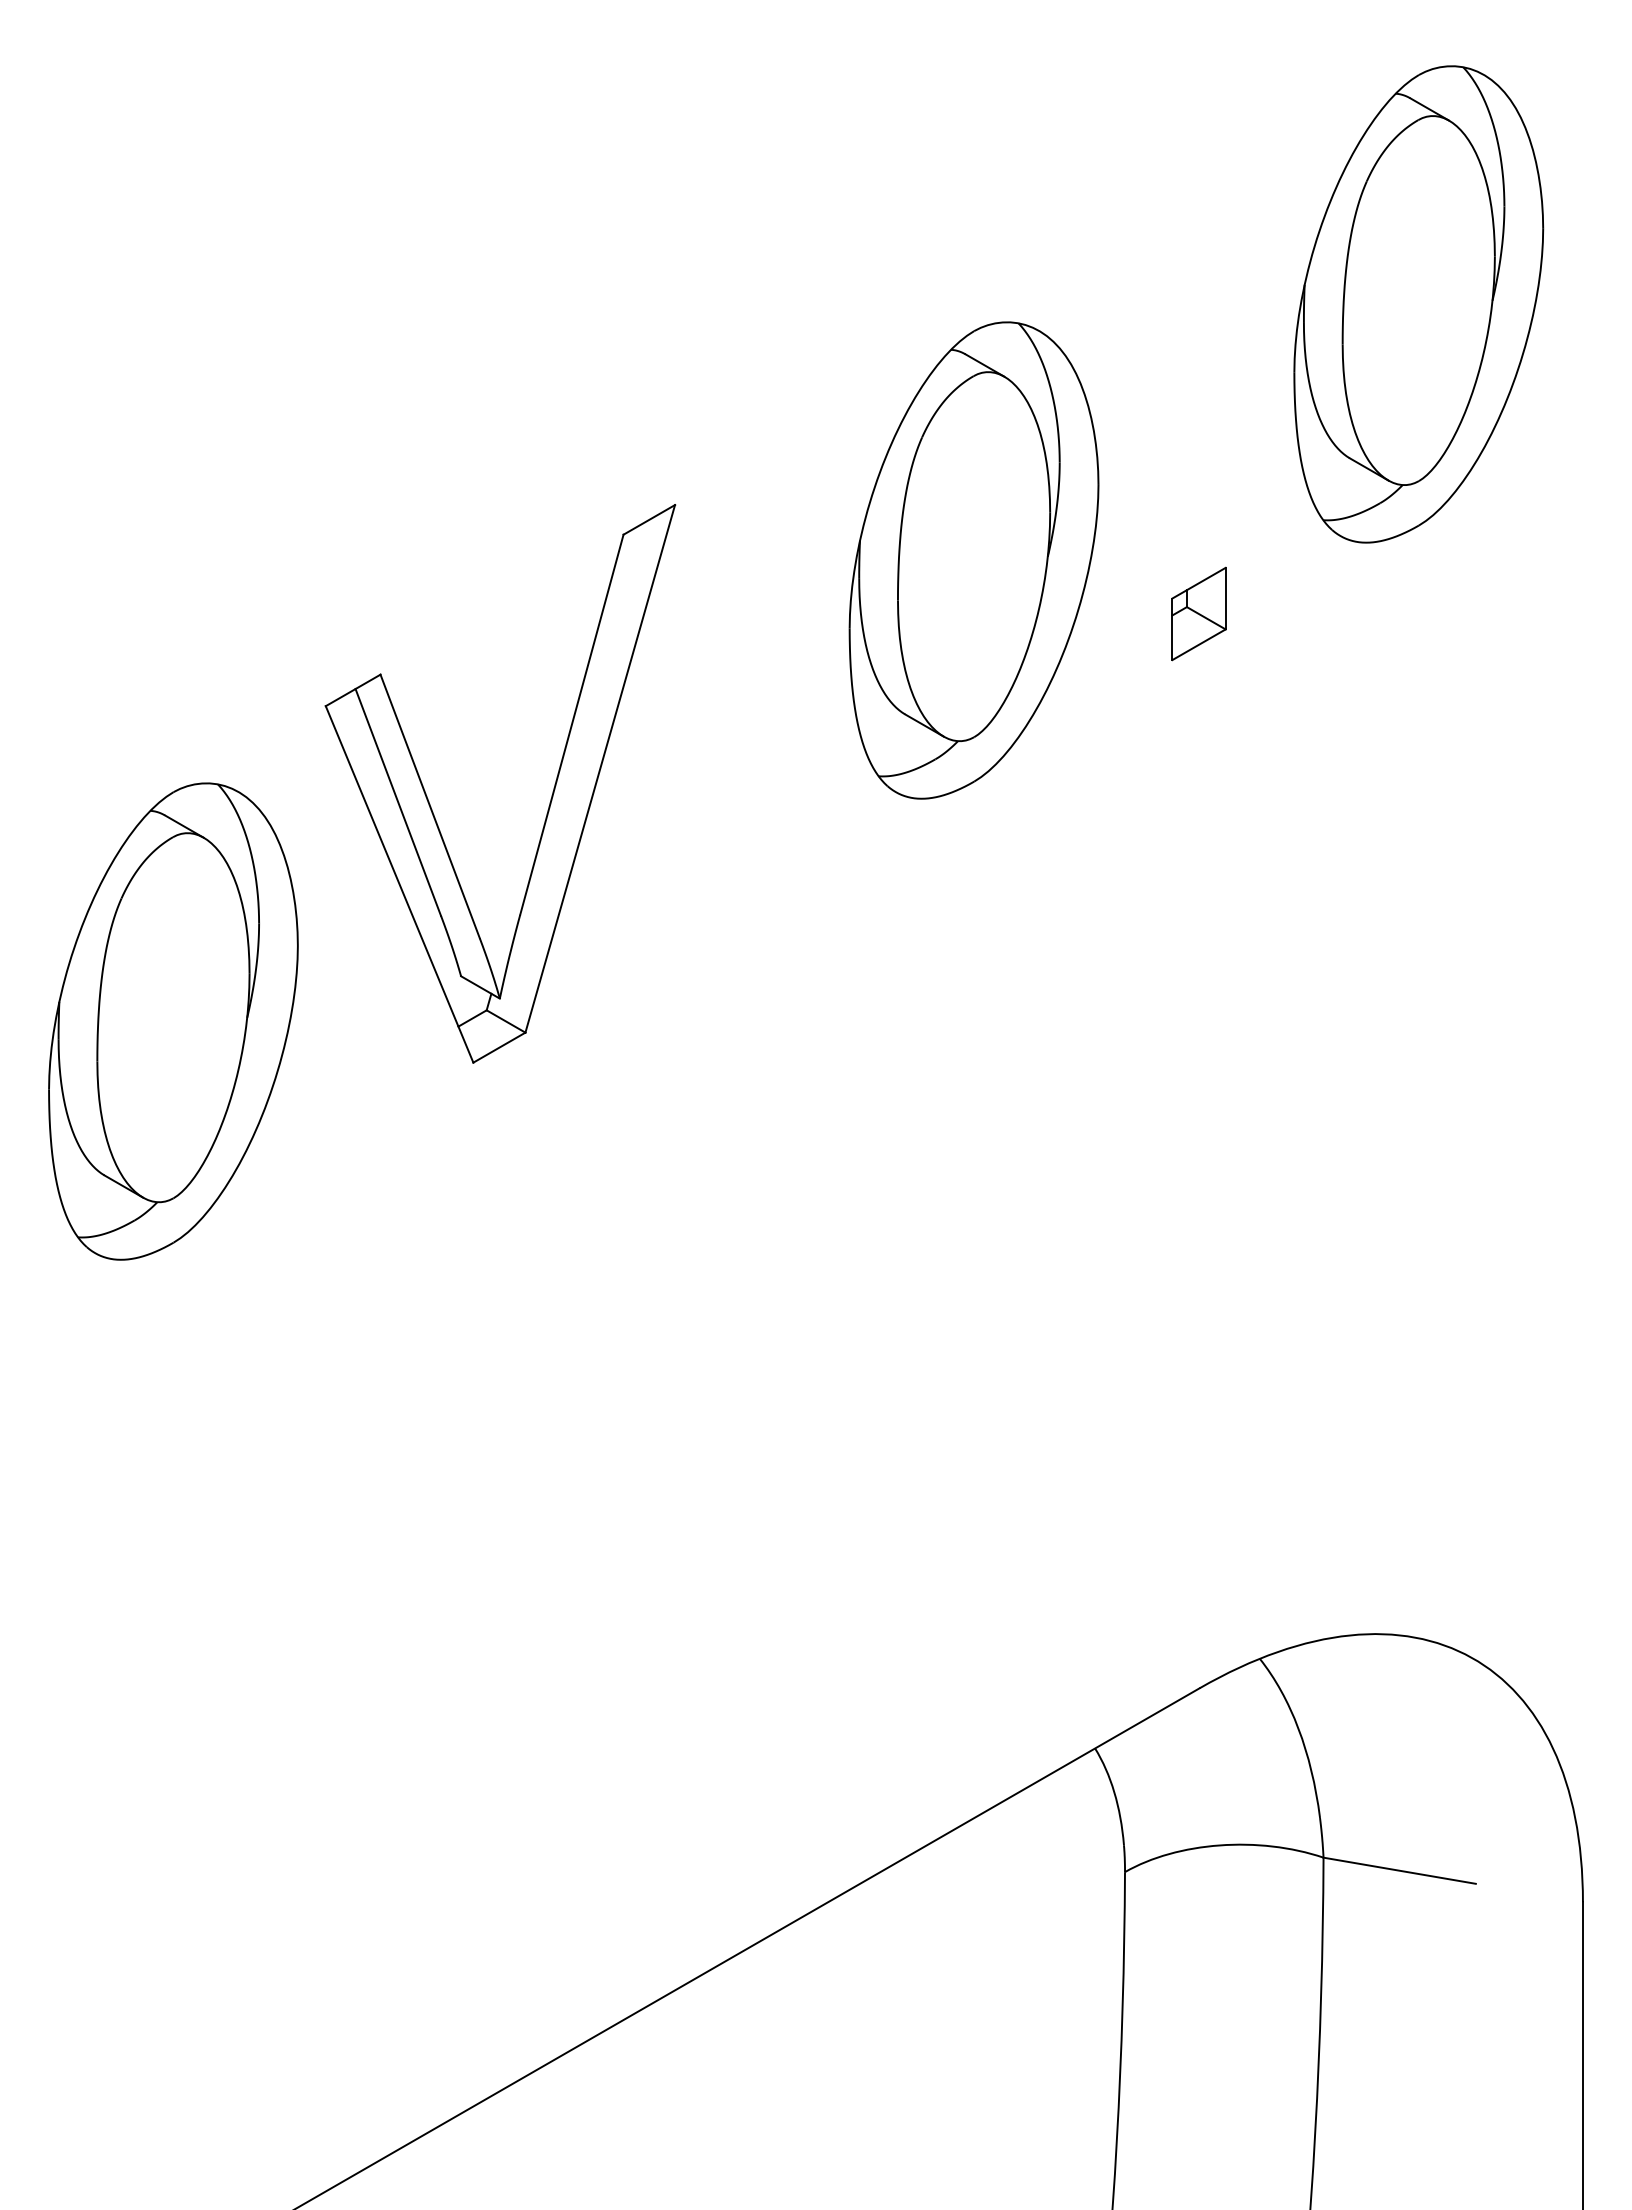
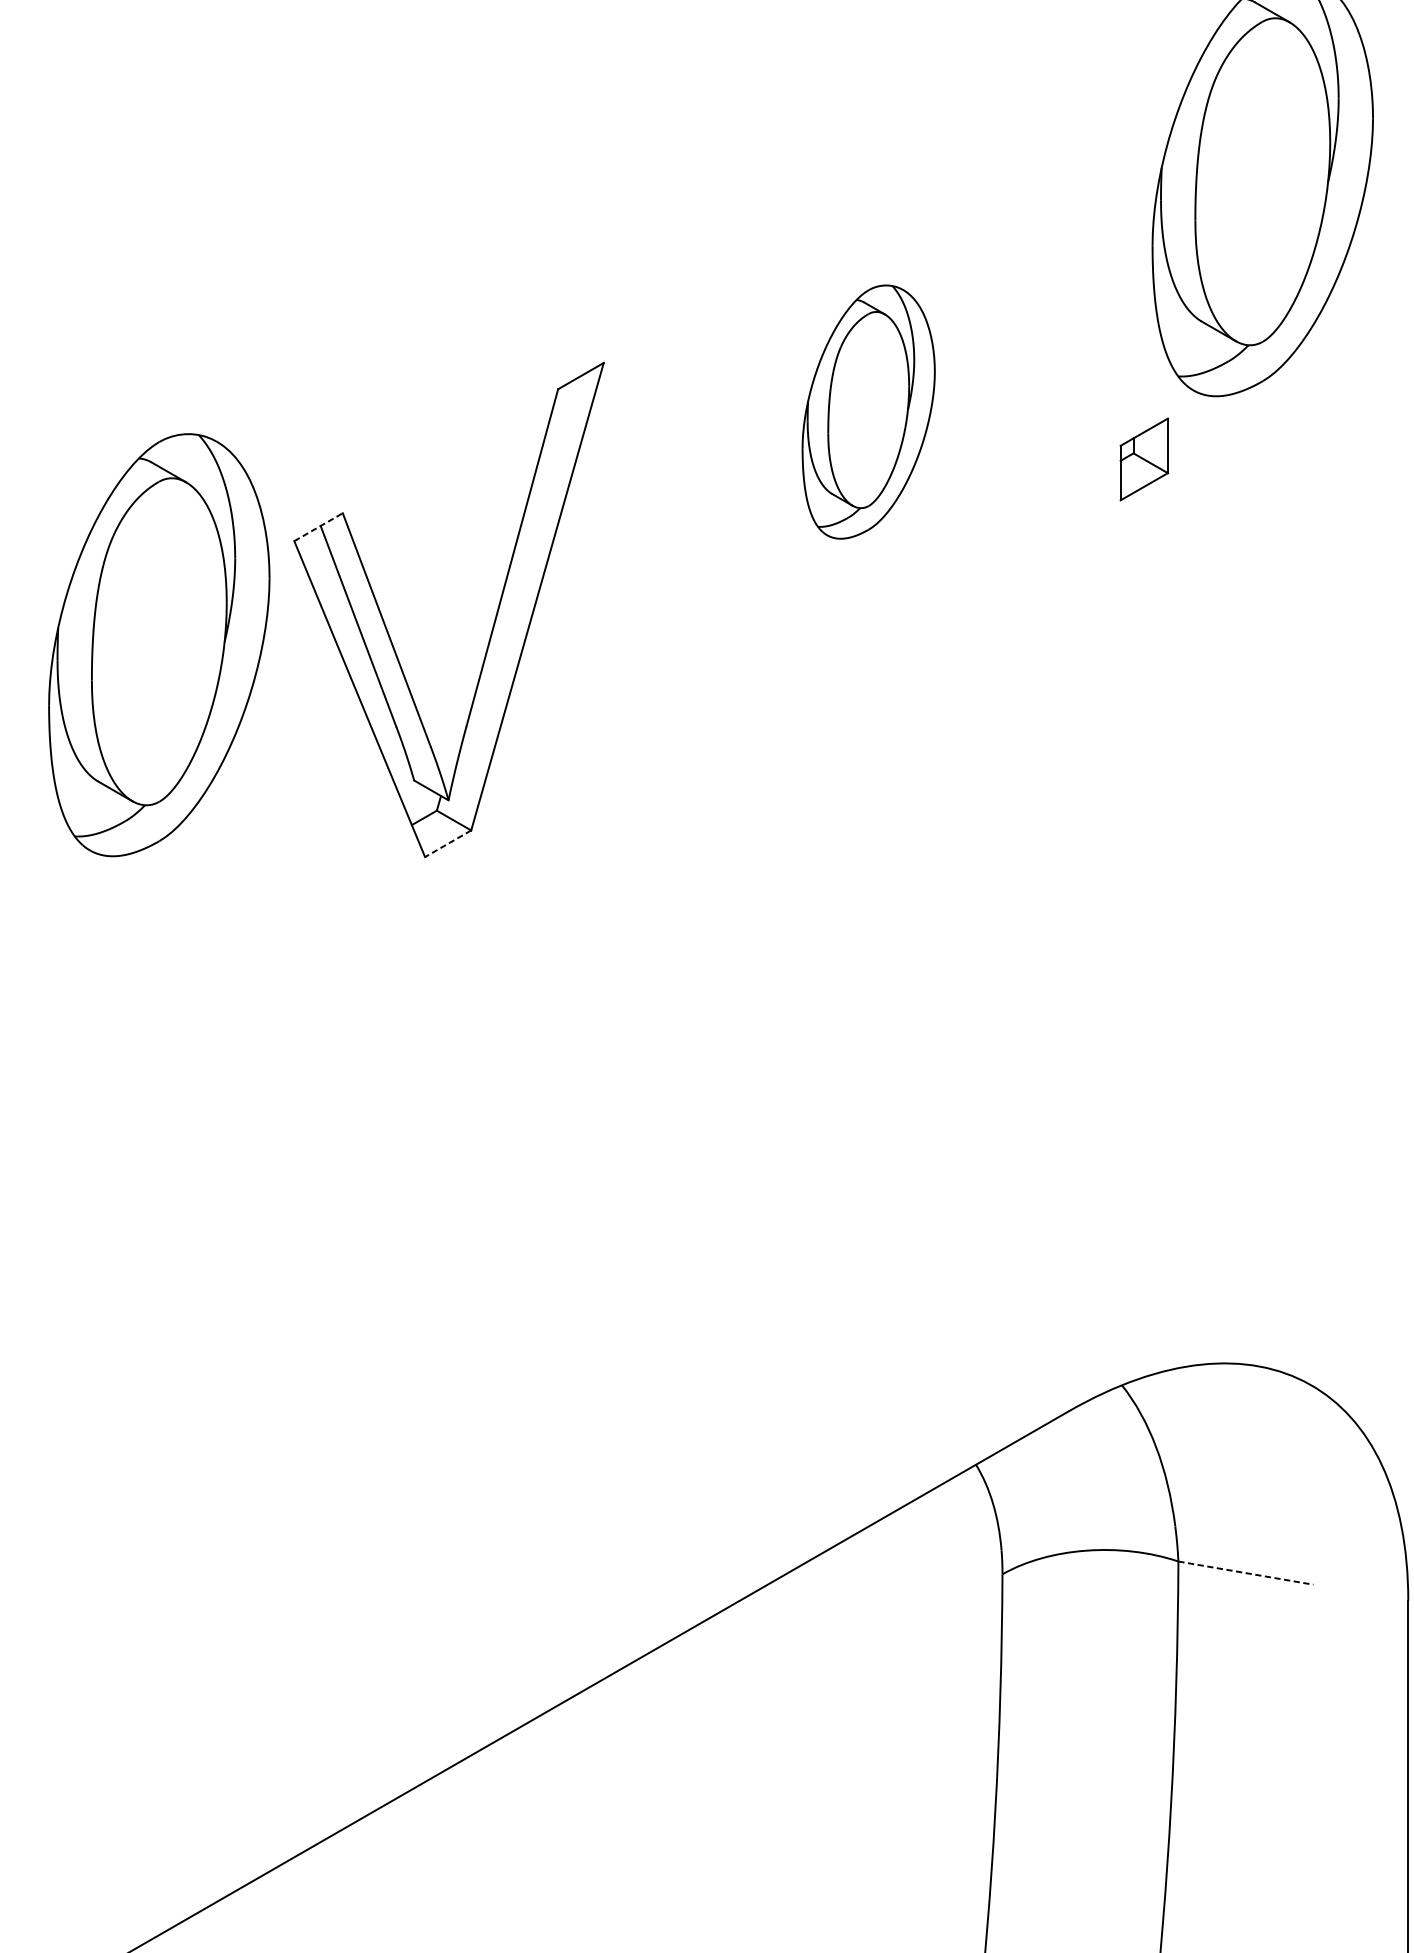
part: (973, 560) -> (868, 412), size x0.6
part: (1198, 613) -> (1143, 459), moved
line: (353, 690) -> (318, 527), solid -> dashed
part: (173, 1021) -> (159, 645), moved
line: (498, 1047) -> (447, 843), solid -> dashed
line: (1400, 1870) -> (1246, 1572), solid -> dashed

